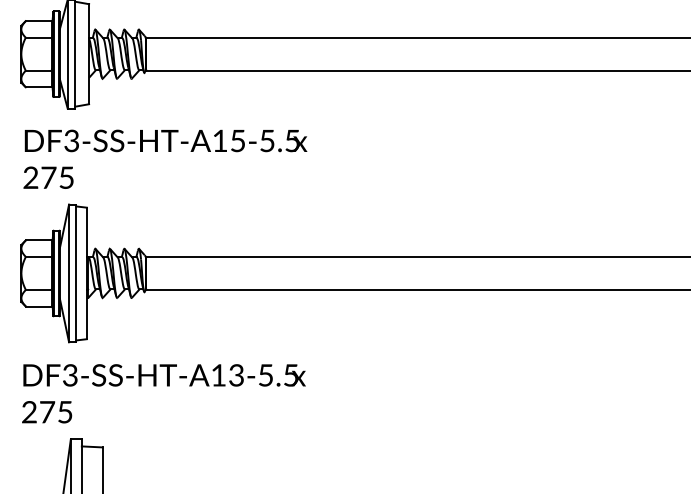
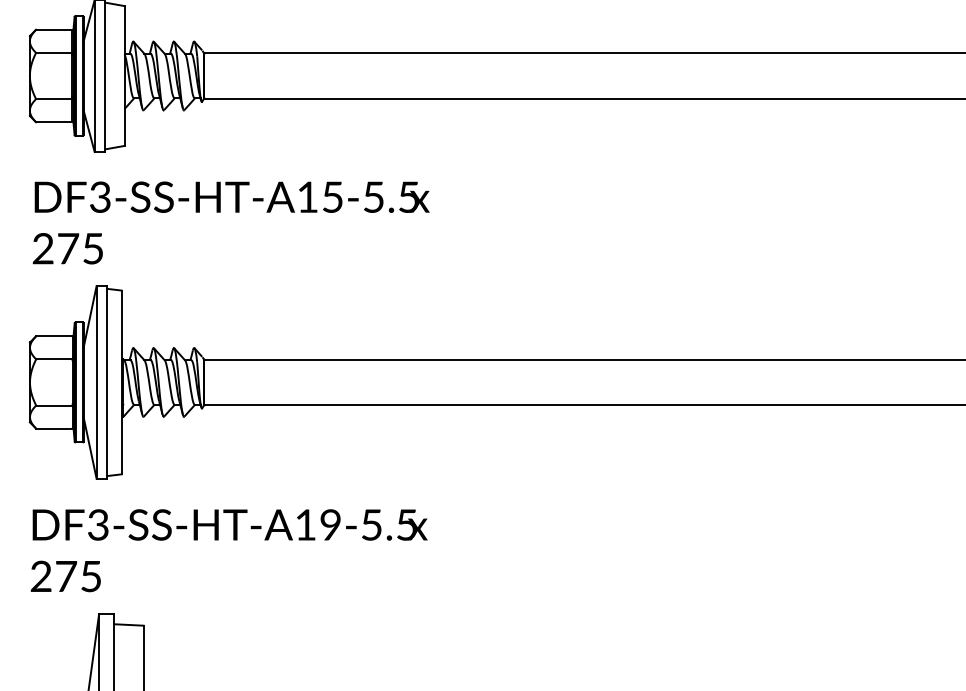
text: (236, 375) -> (330, 525), DF3-SS-HT-A13-5.5 -> DF3-SS-HT-A19-5.5

